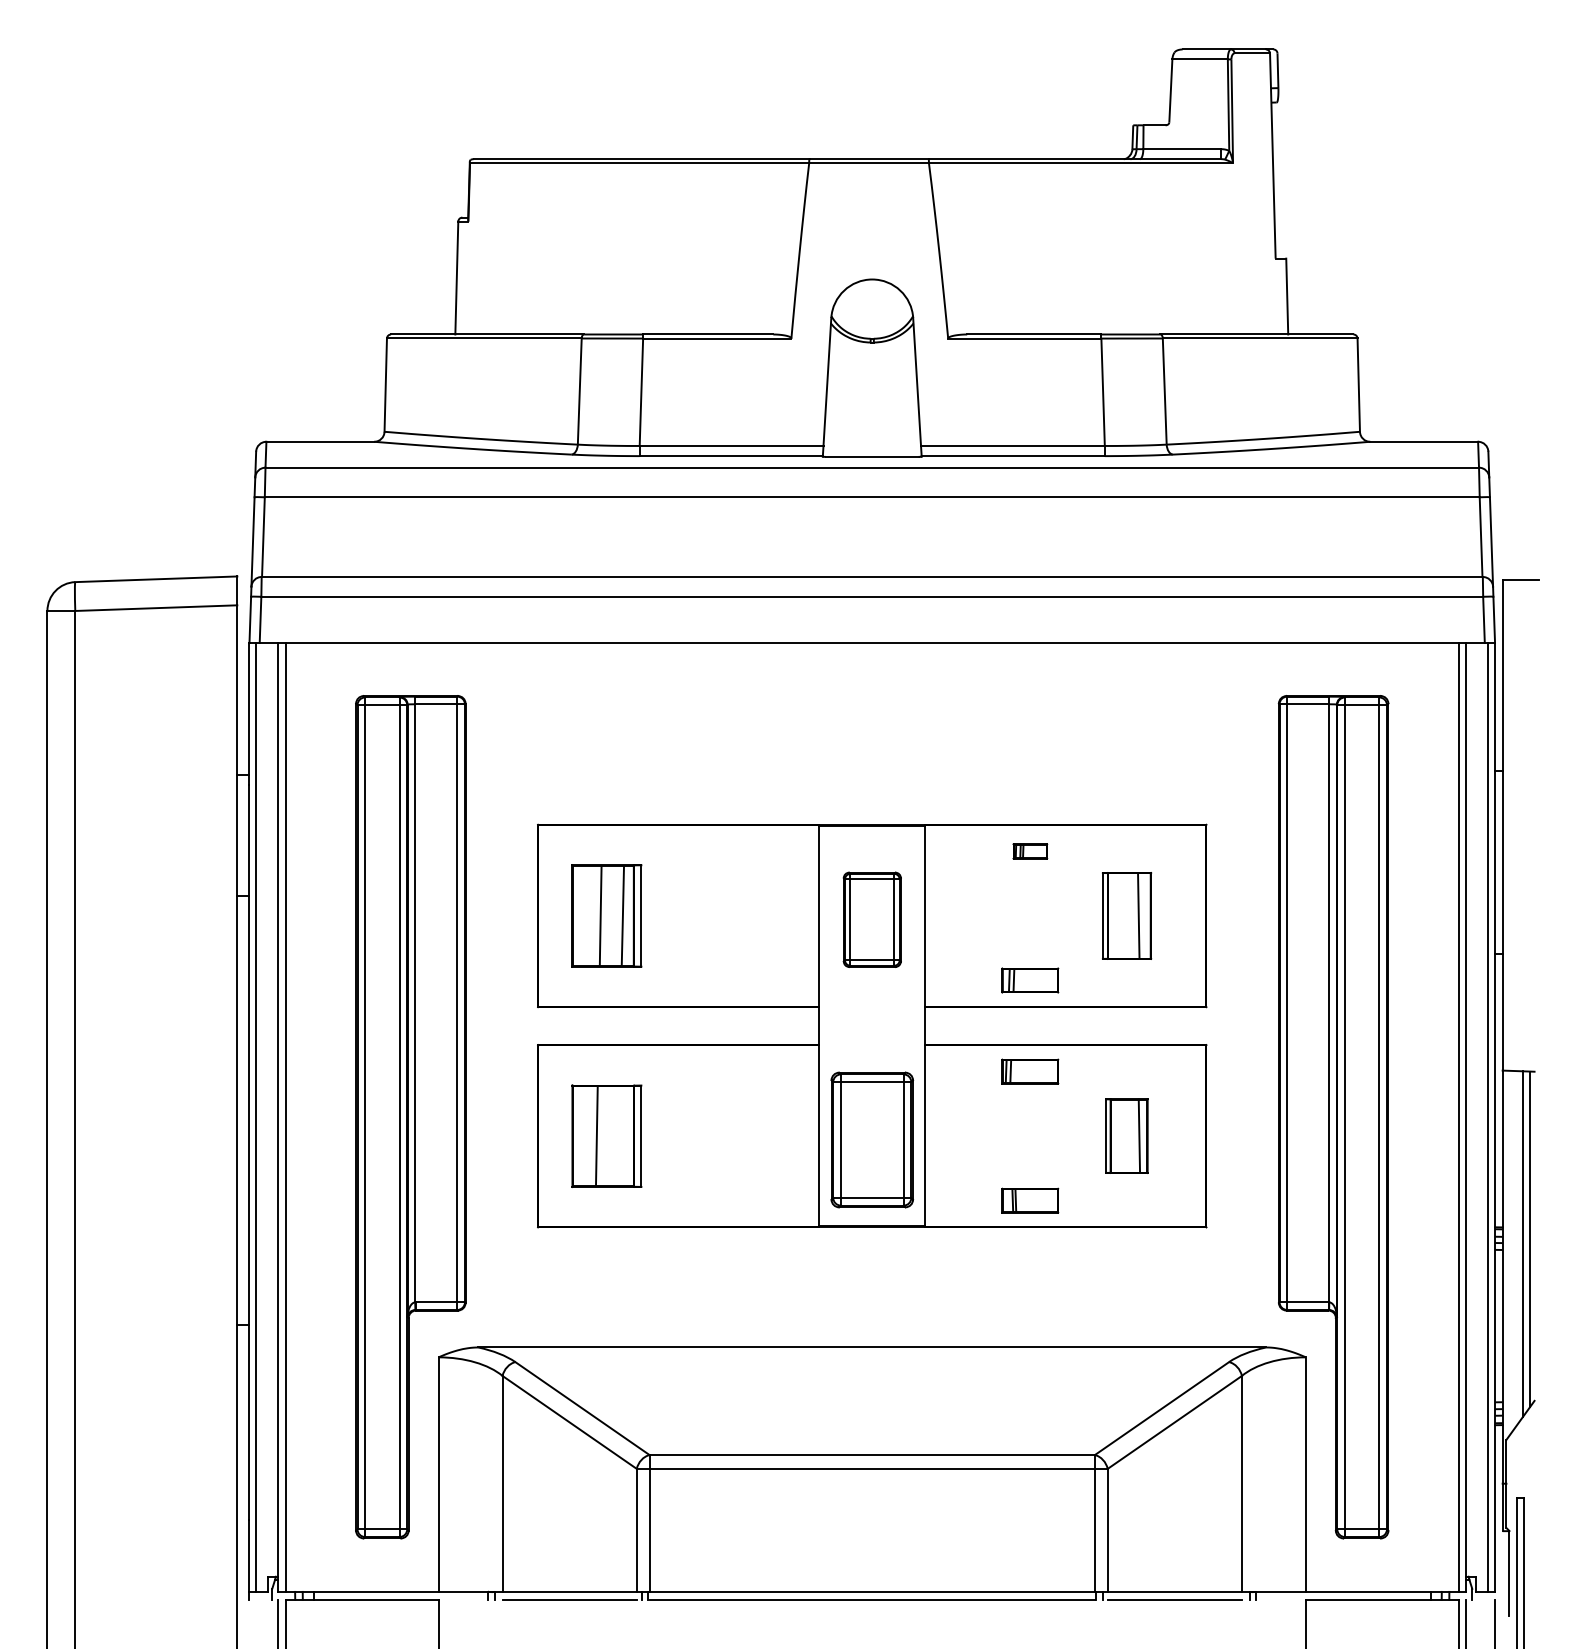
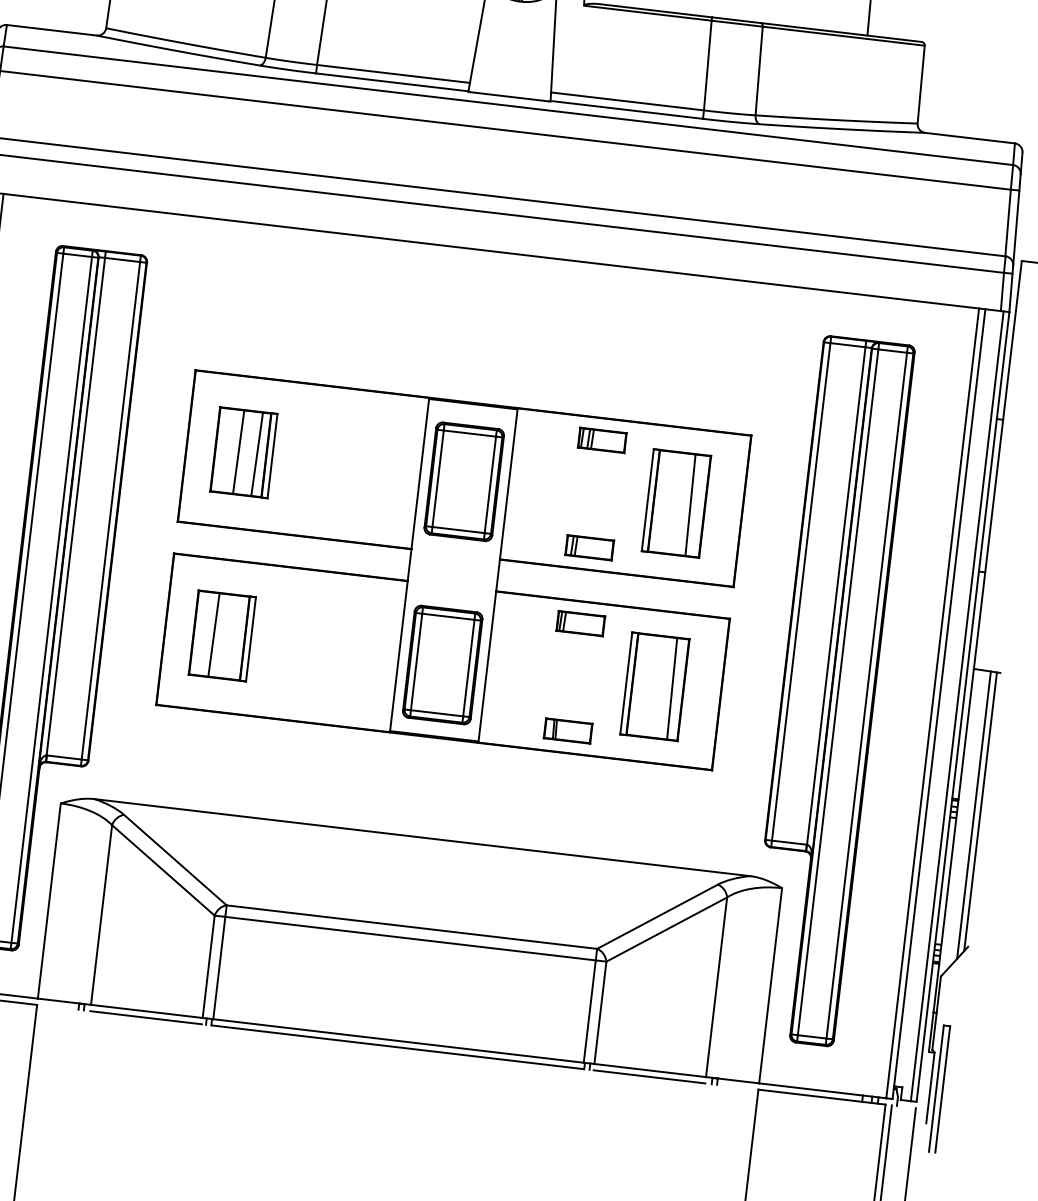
part: (1030, 851) -> (602, 440), size x1.67
part: (1126, 915) -> (676, 503), size x1.43
part: (872, 919) -> (464, 481), size x1.43
part: (1126, 1135) -> (654, 686), size x1.67

